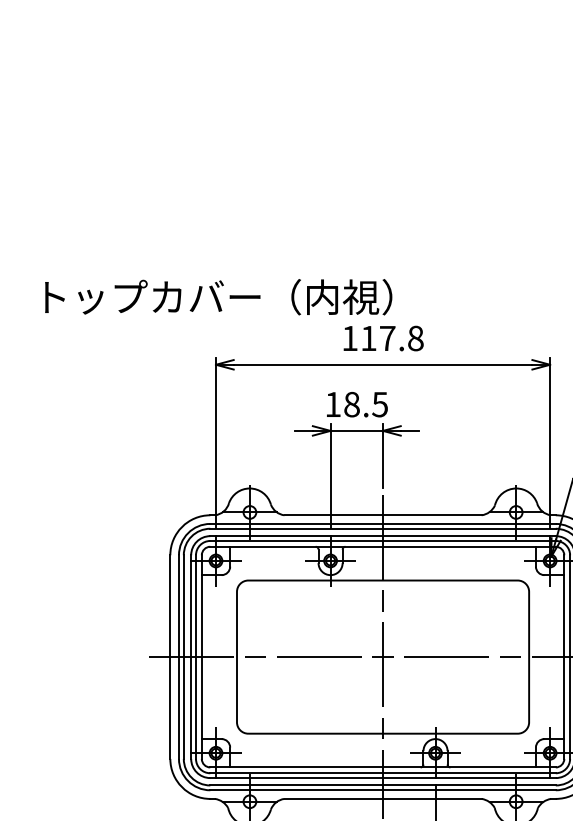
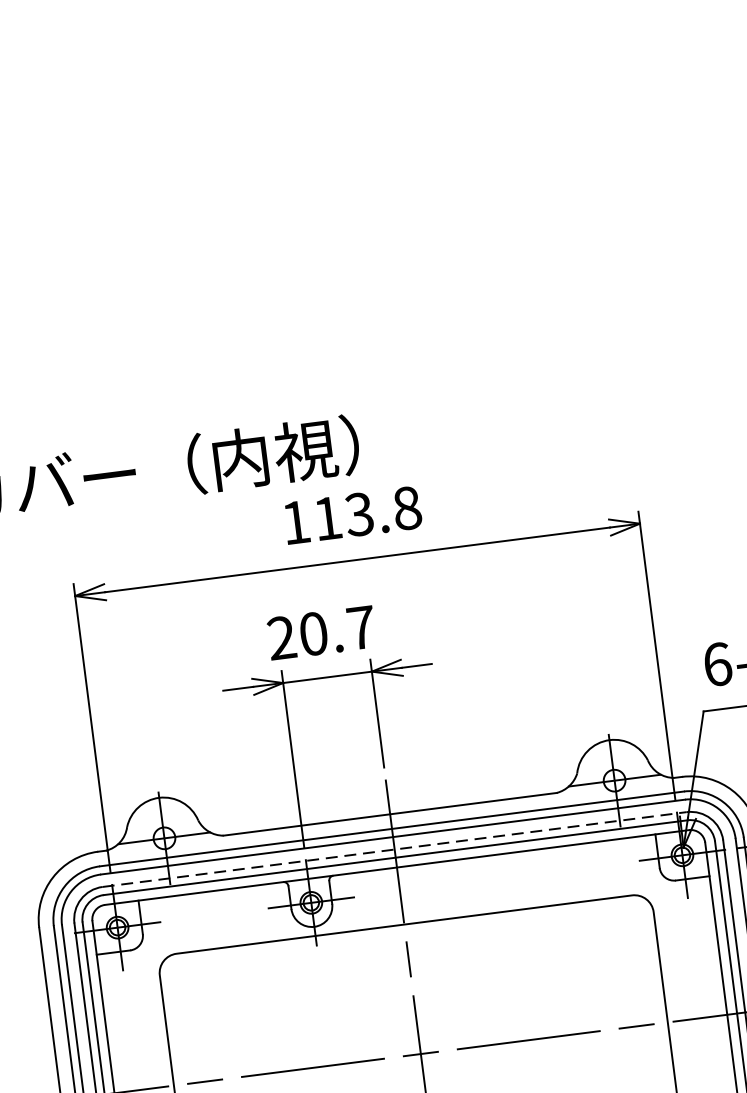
text: (387, 338) -> (359, 514), 117.8 -> 113.8
text: (356, 404) -> (321, 632), 18.5 -> 20.7
line: (383, 536) -> (395, 850), solid -> dashed

